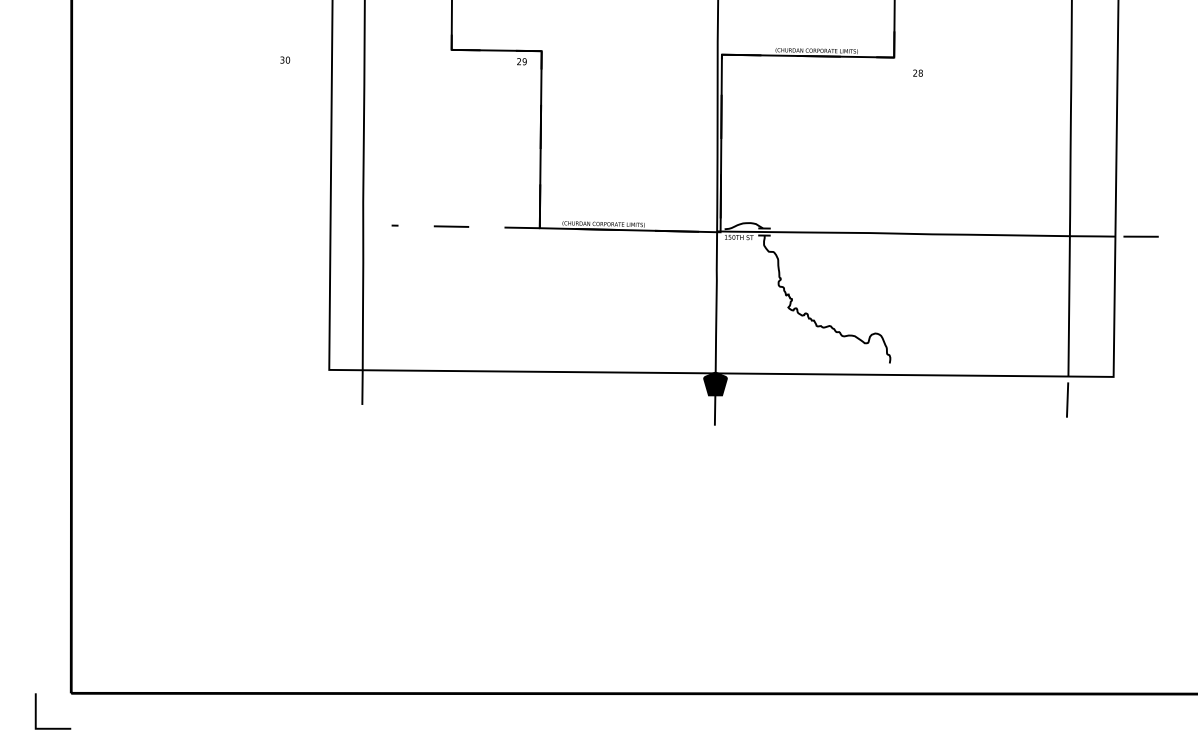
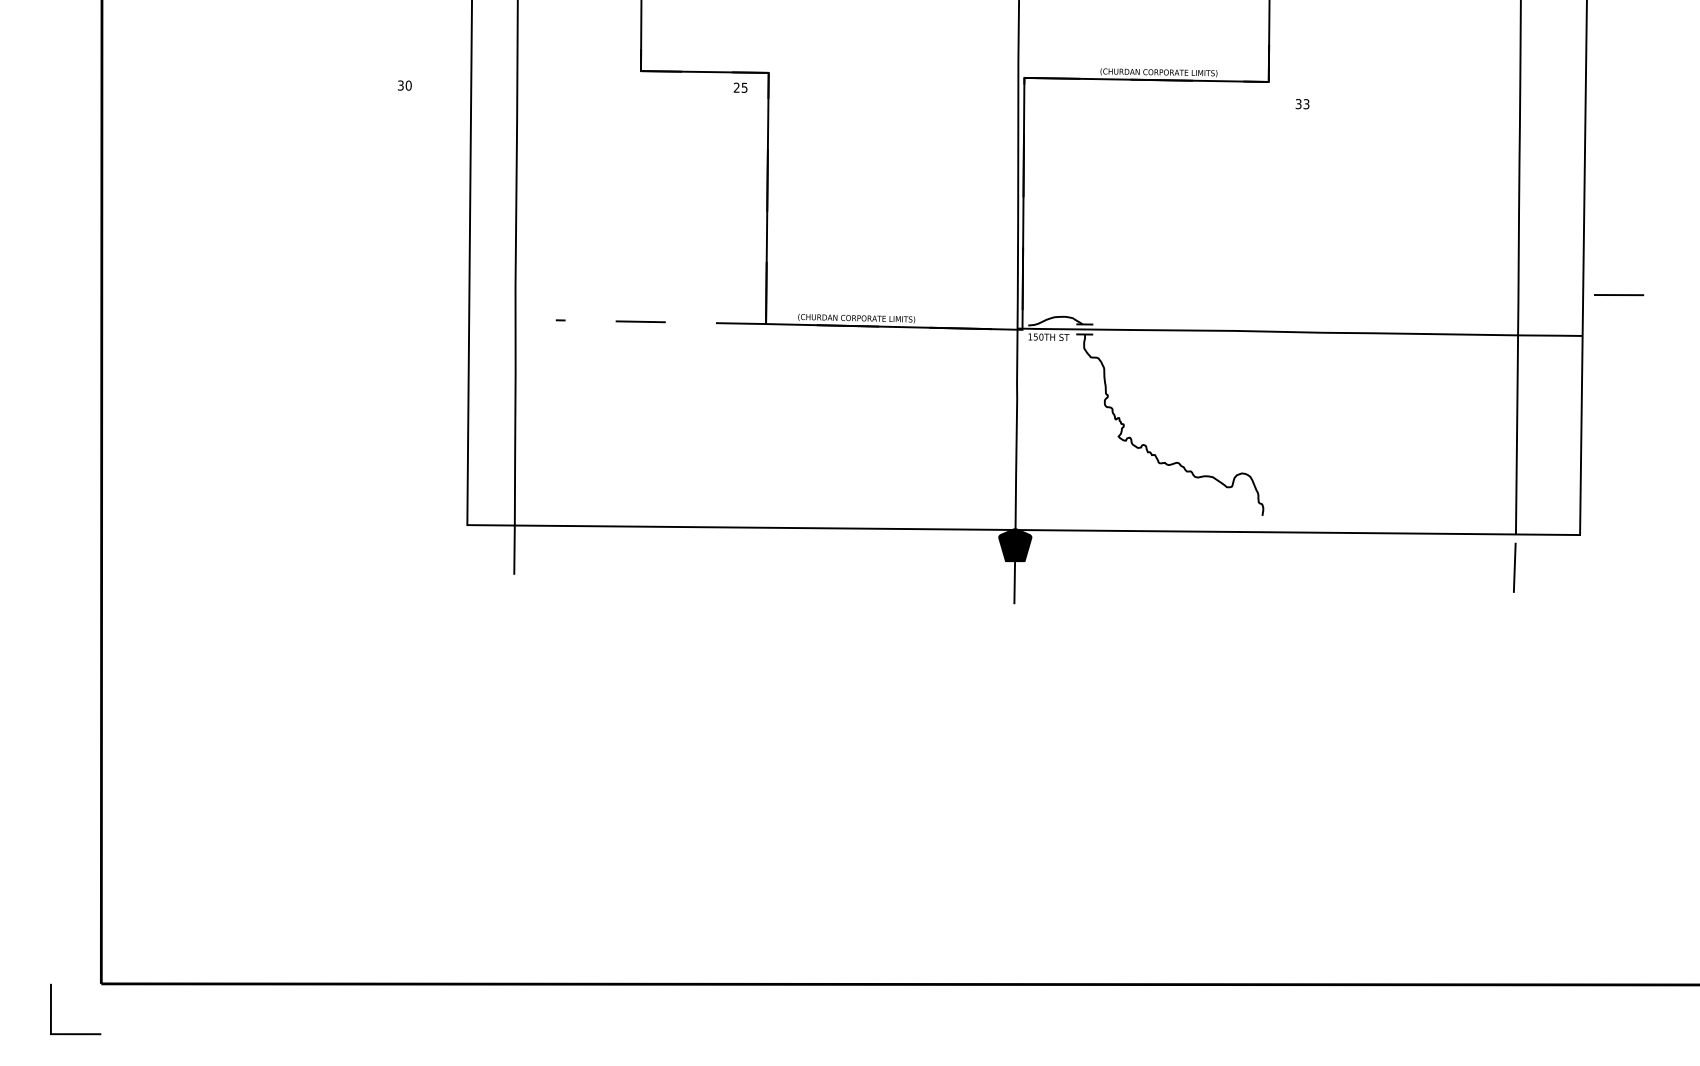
text: (524, 61) -> (744, 87), 29 -> 25
text: (917, 73) -> (1302, 104), 28 -> 33
line: (1141, 236) -> (1619, 295), moved

